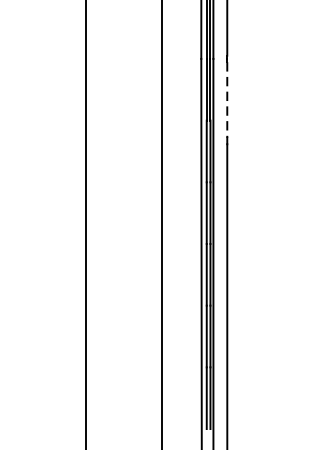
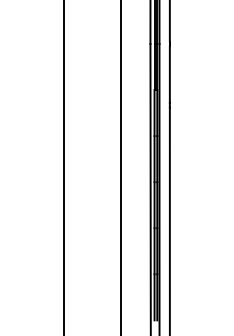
line: (226, 101) -> (169, 75), dashed -> solid

